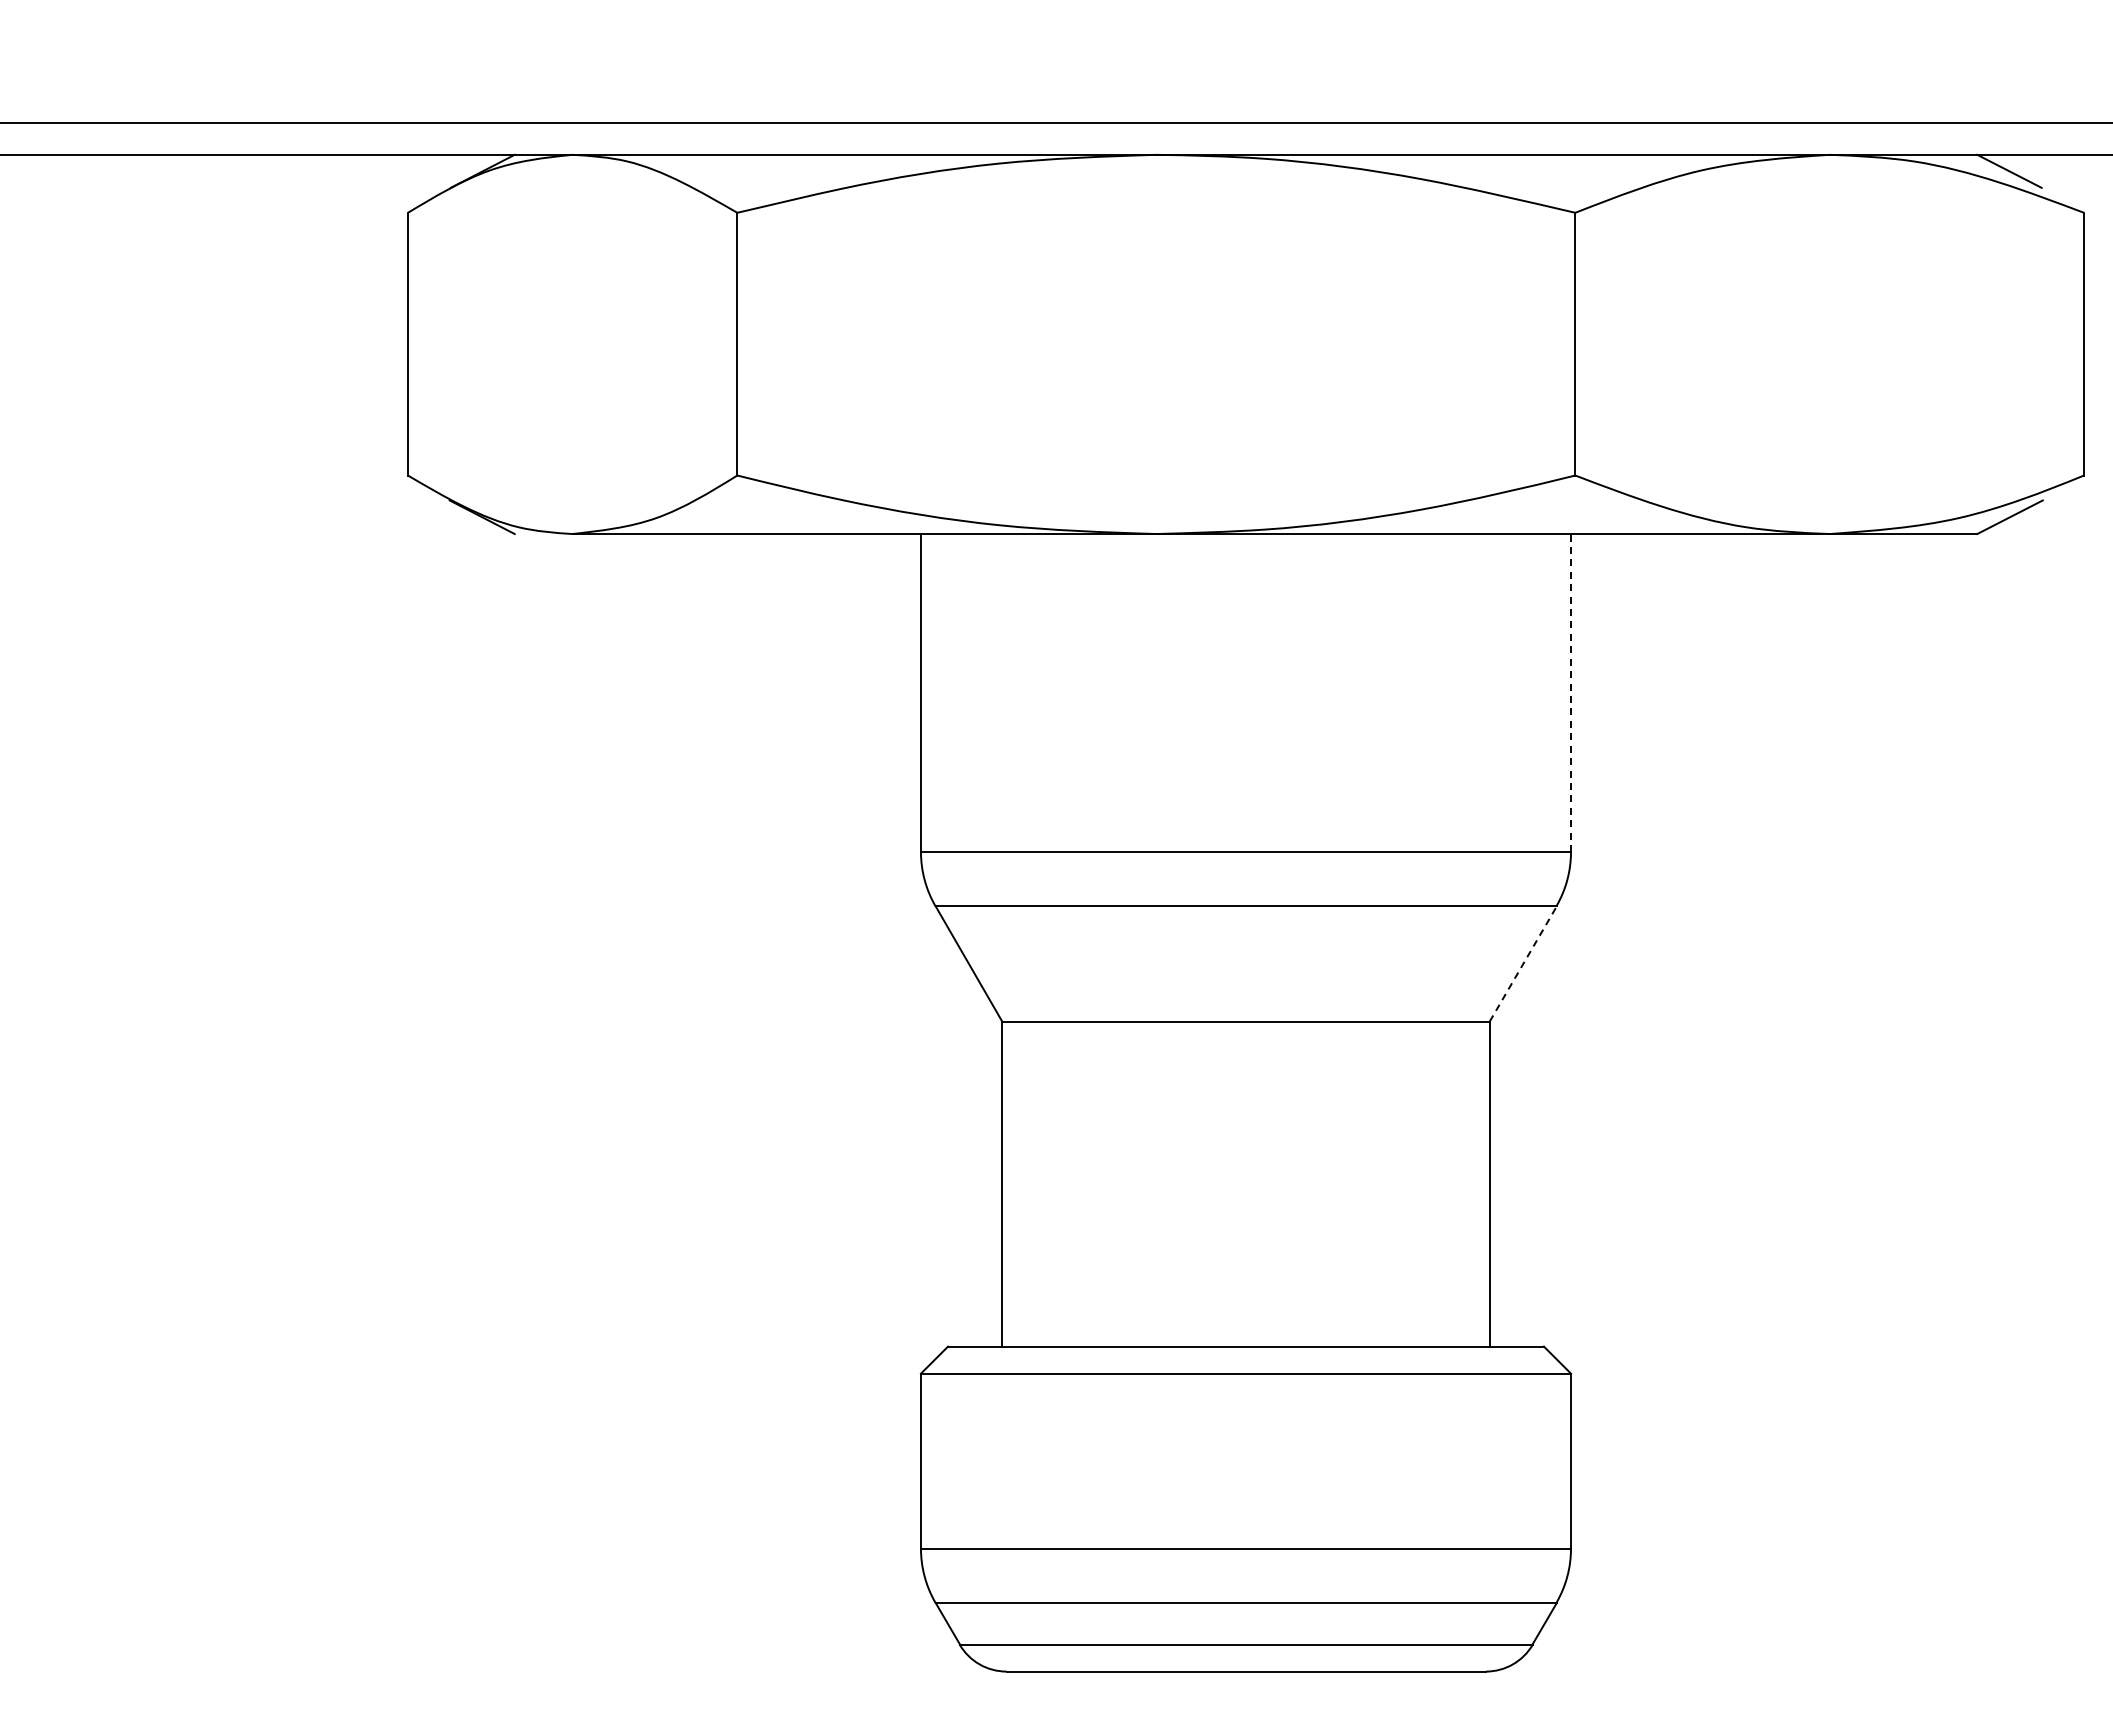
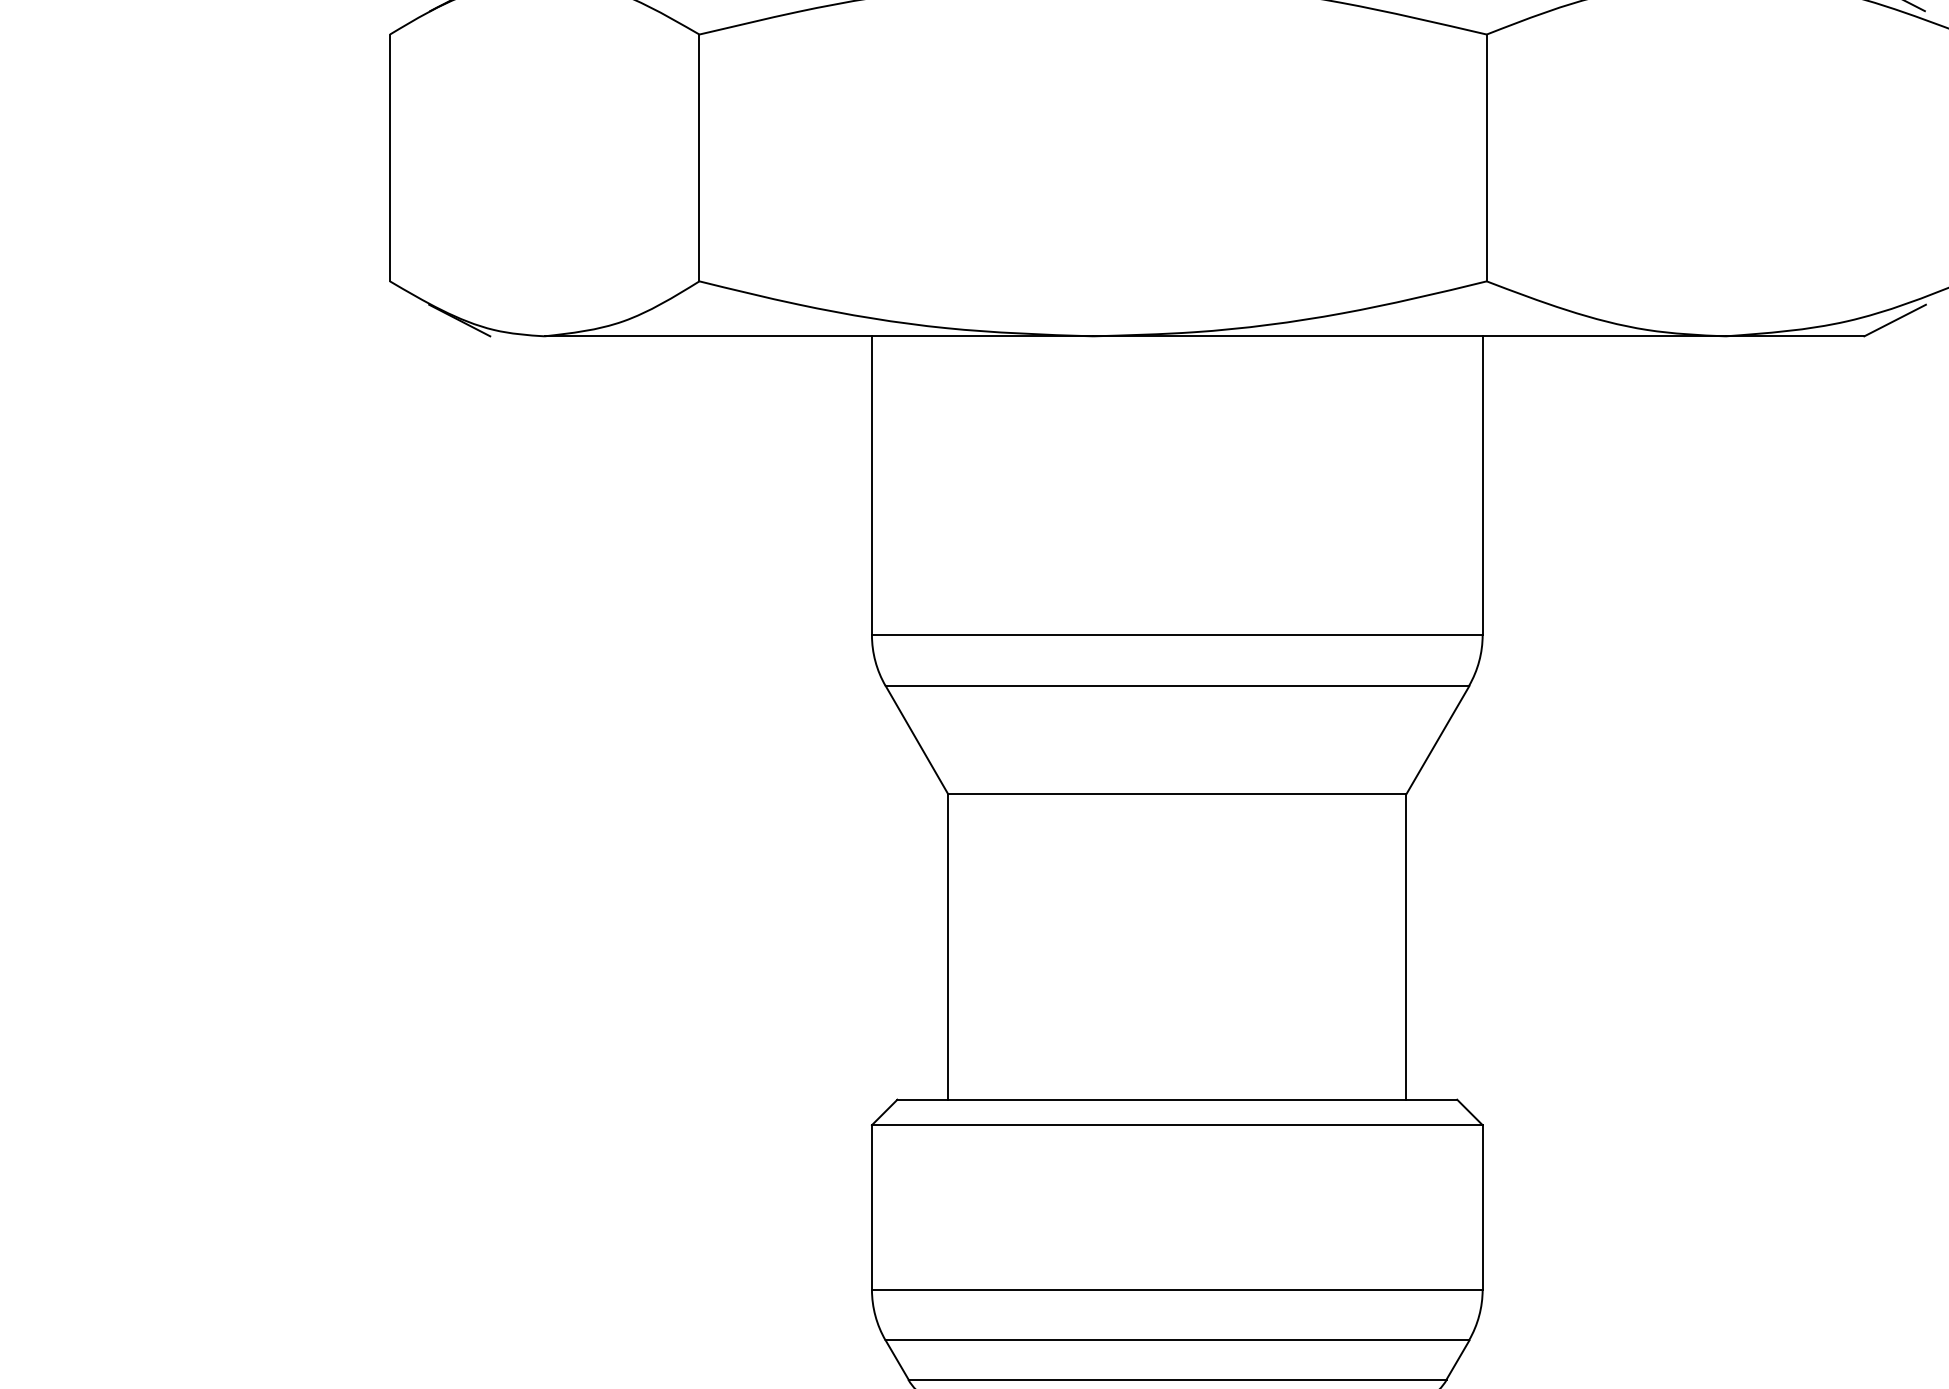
line: (1571, 693) -> (1483, 486), dashed -> solid
line: (1523, 963) -> (1438, 739), dashed -> solid

